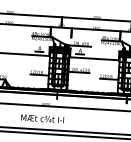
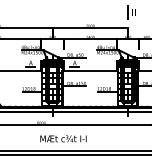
text: (42, 118) -> (63, 138), moved

